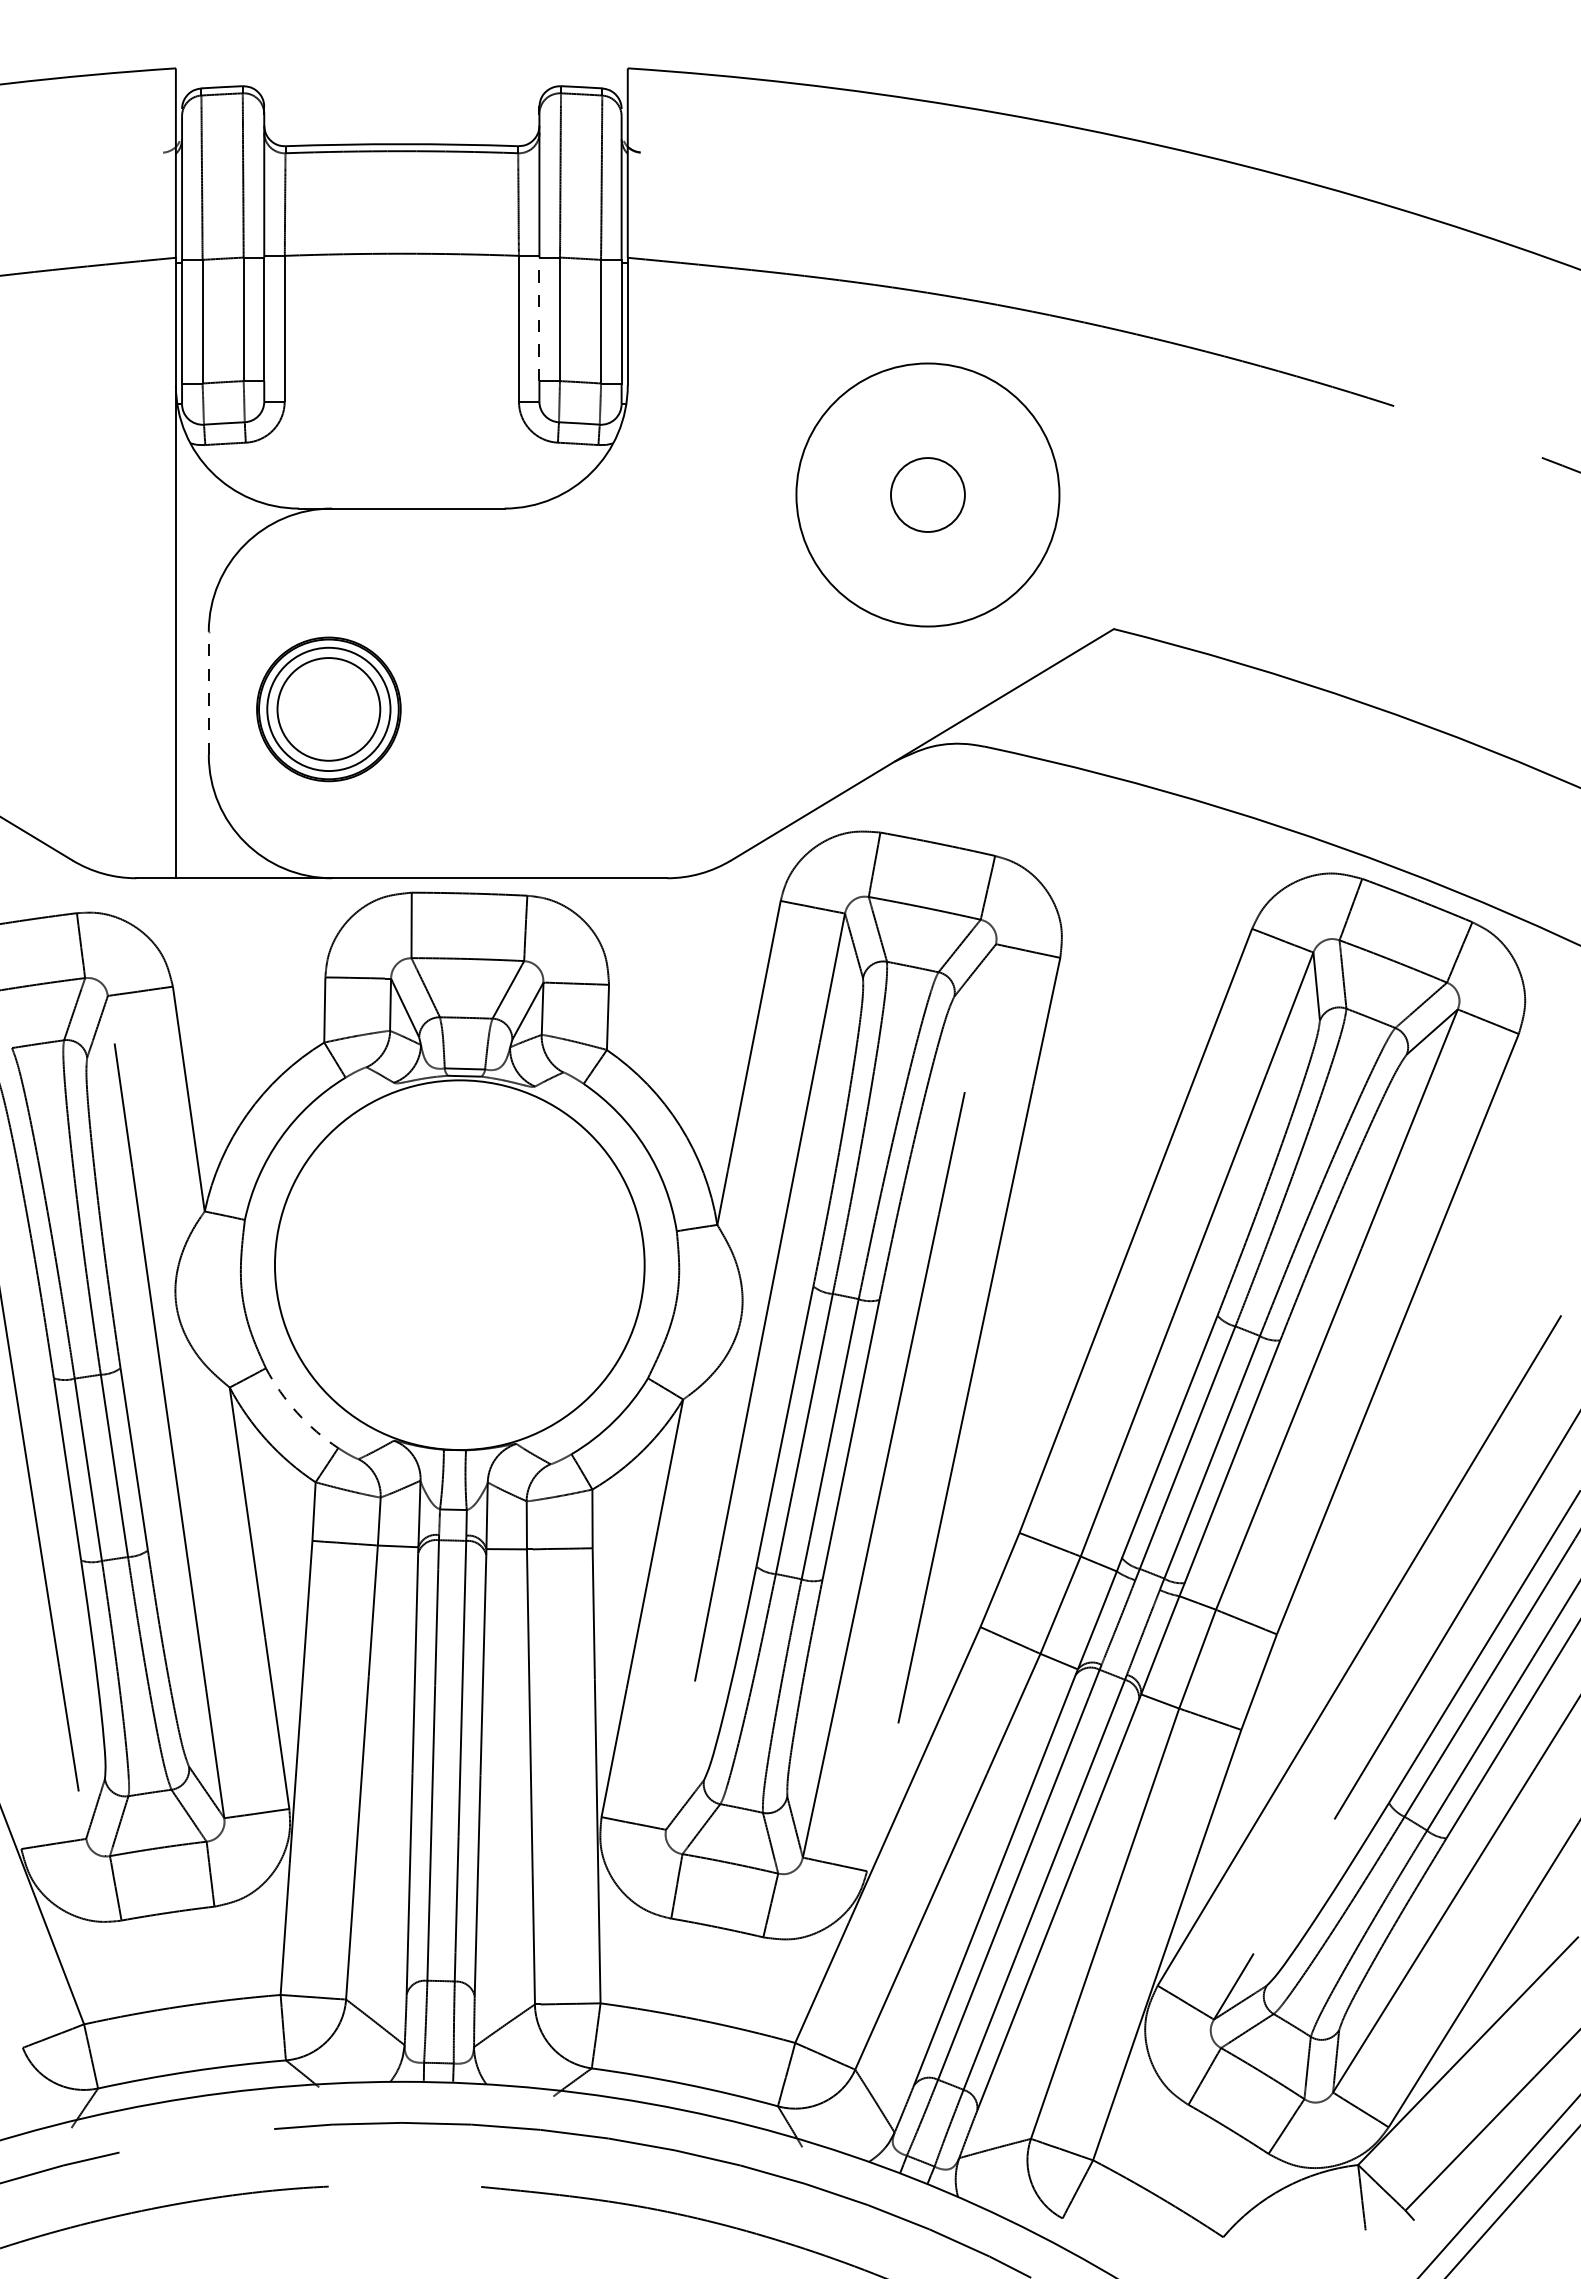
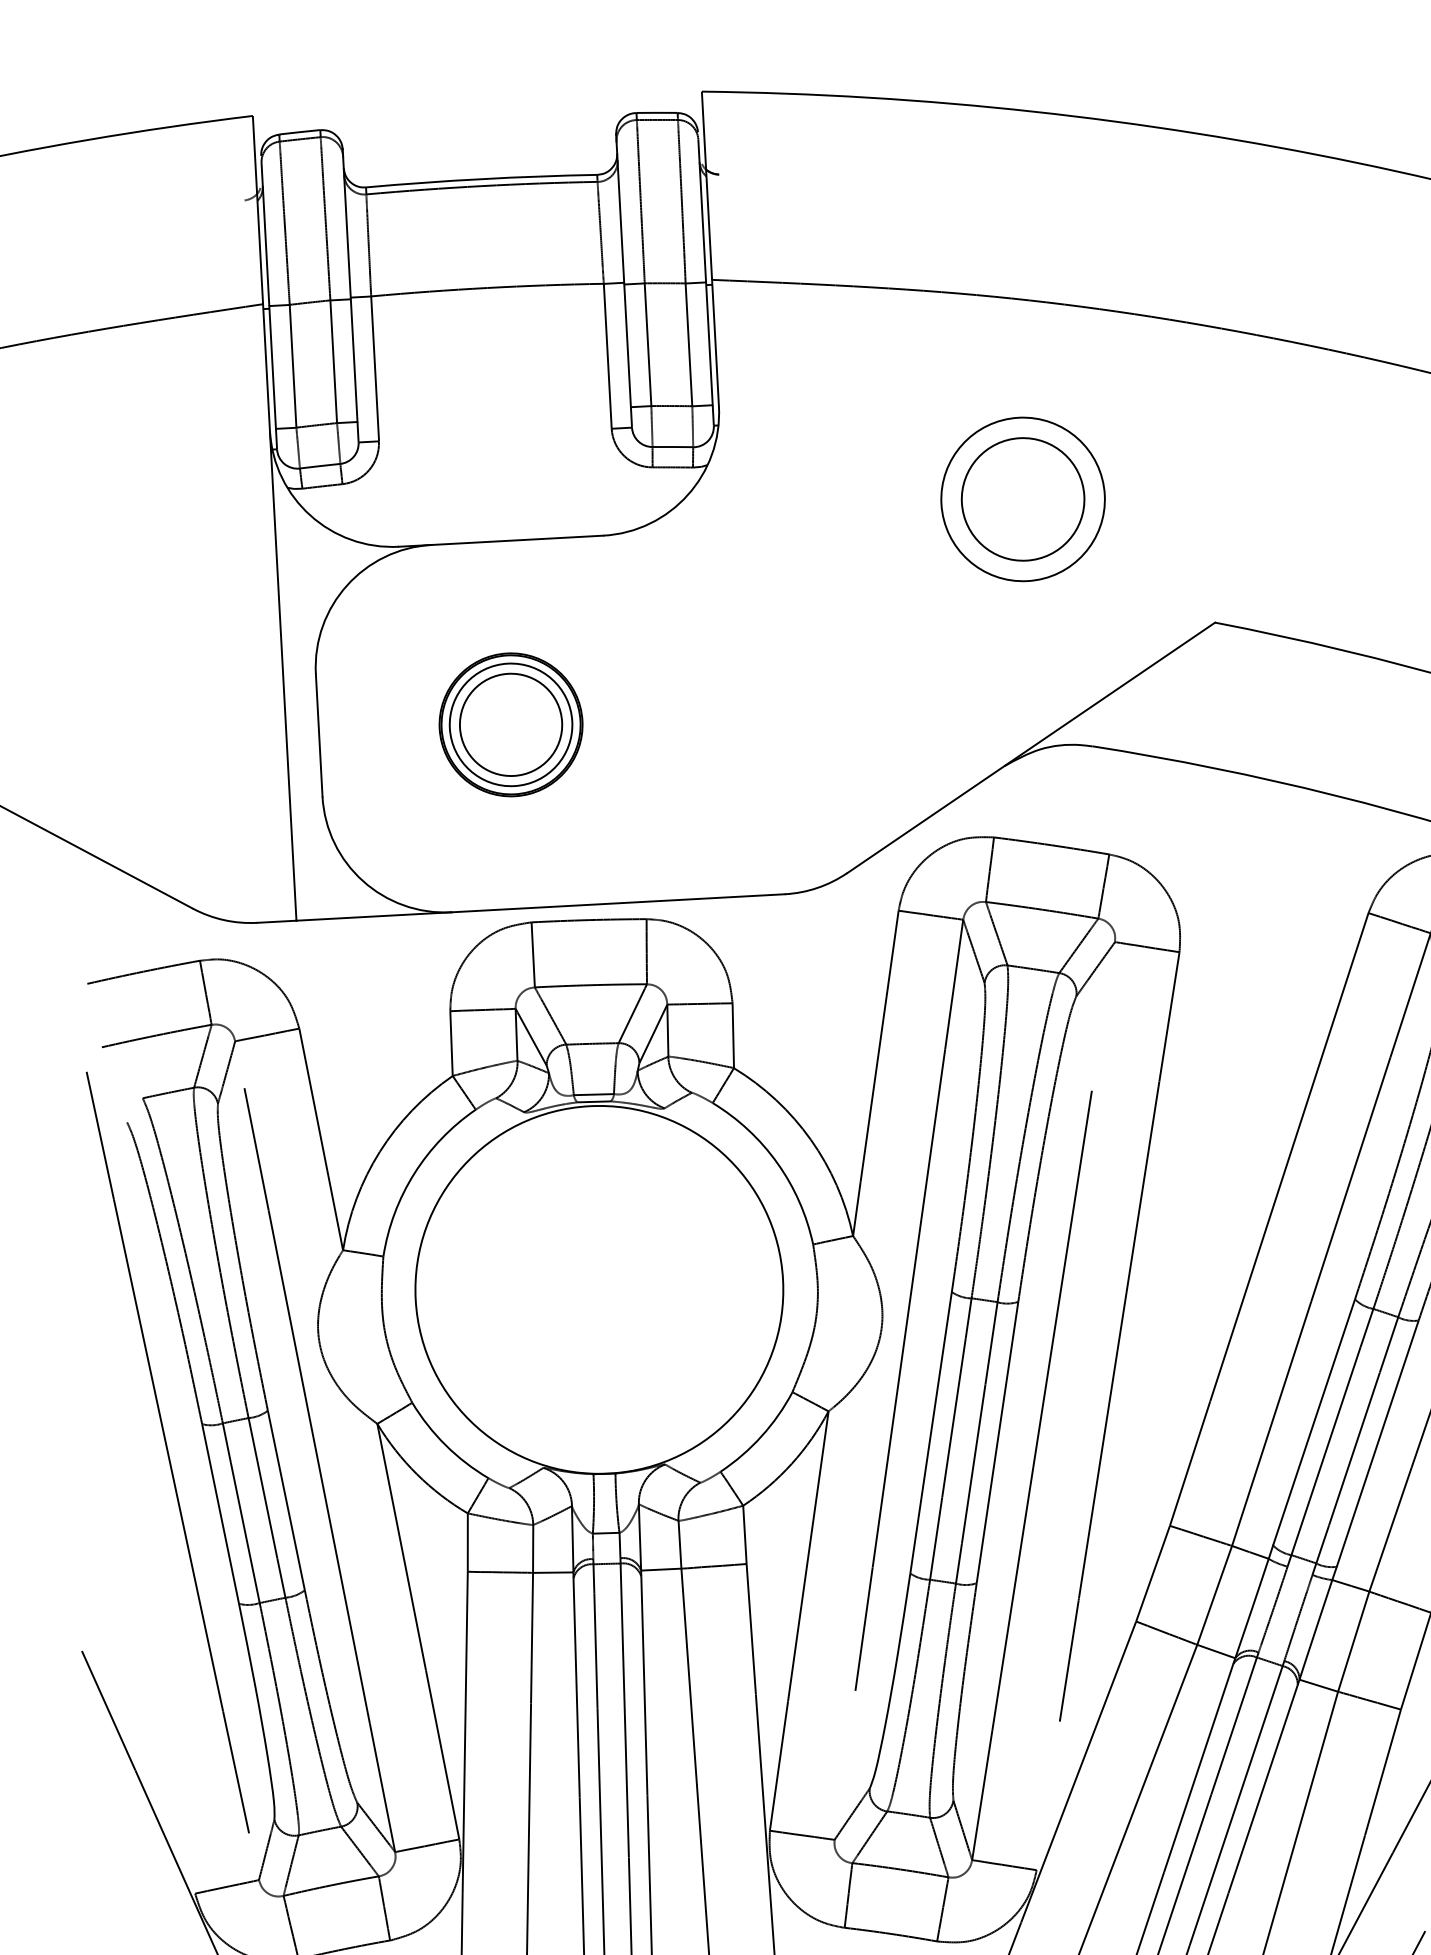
line: (539, 319) -> (627, 345), dashed -> solid
circle: (927, 494) -> (1022, 498), size x0.62
circle: (927, 494) -> (1022, 498), size x1.67
line: (208, 693) -> (318, 735), dashed -> solid
part: (328, 709) -> (510, 724), moved
arc: (297, 1412) -> (446, 1445), dashed -> solid

